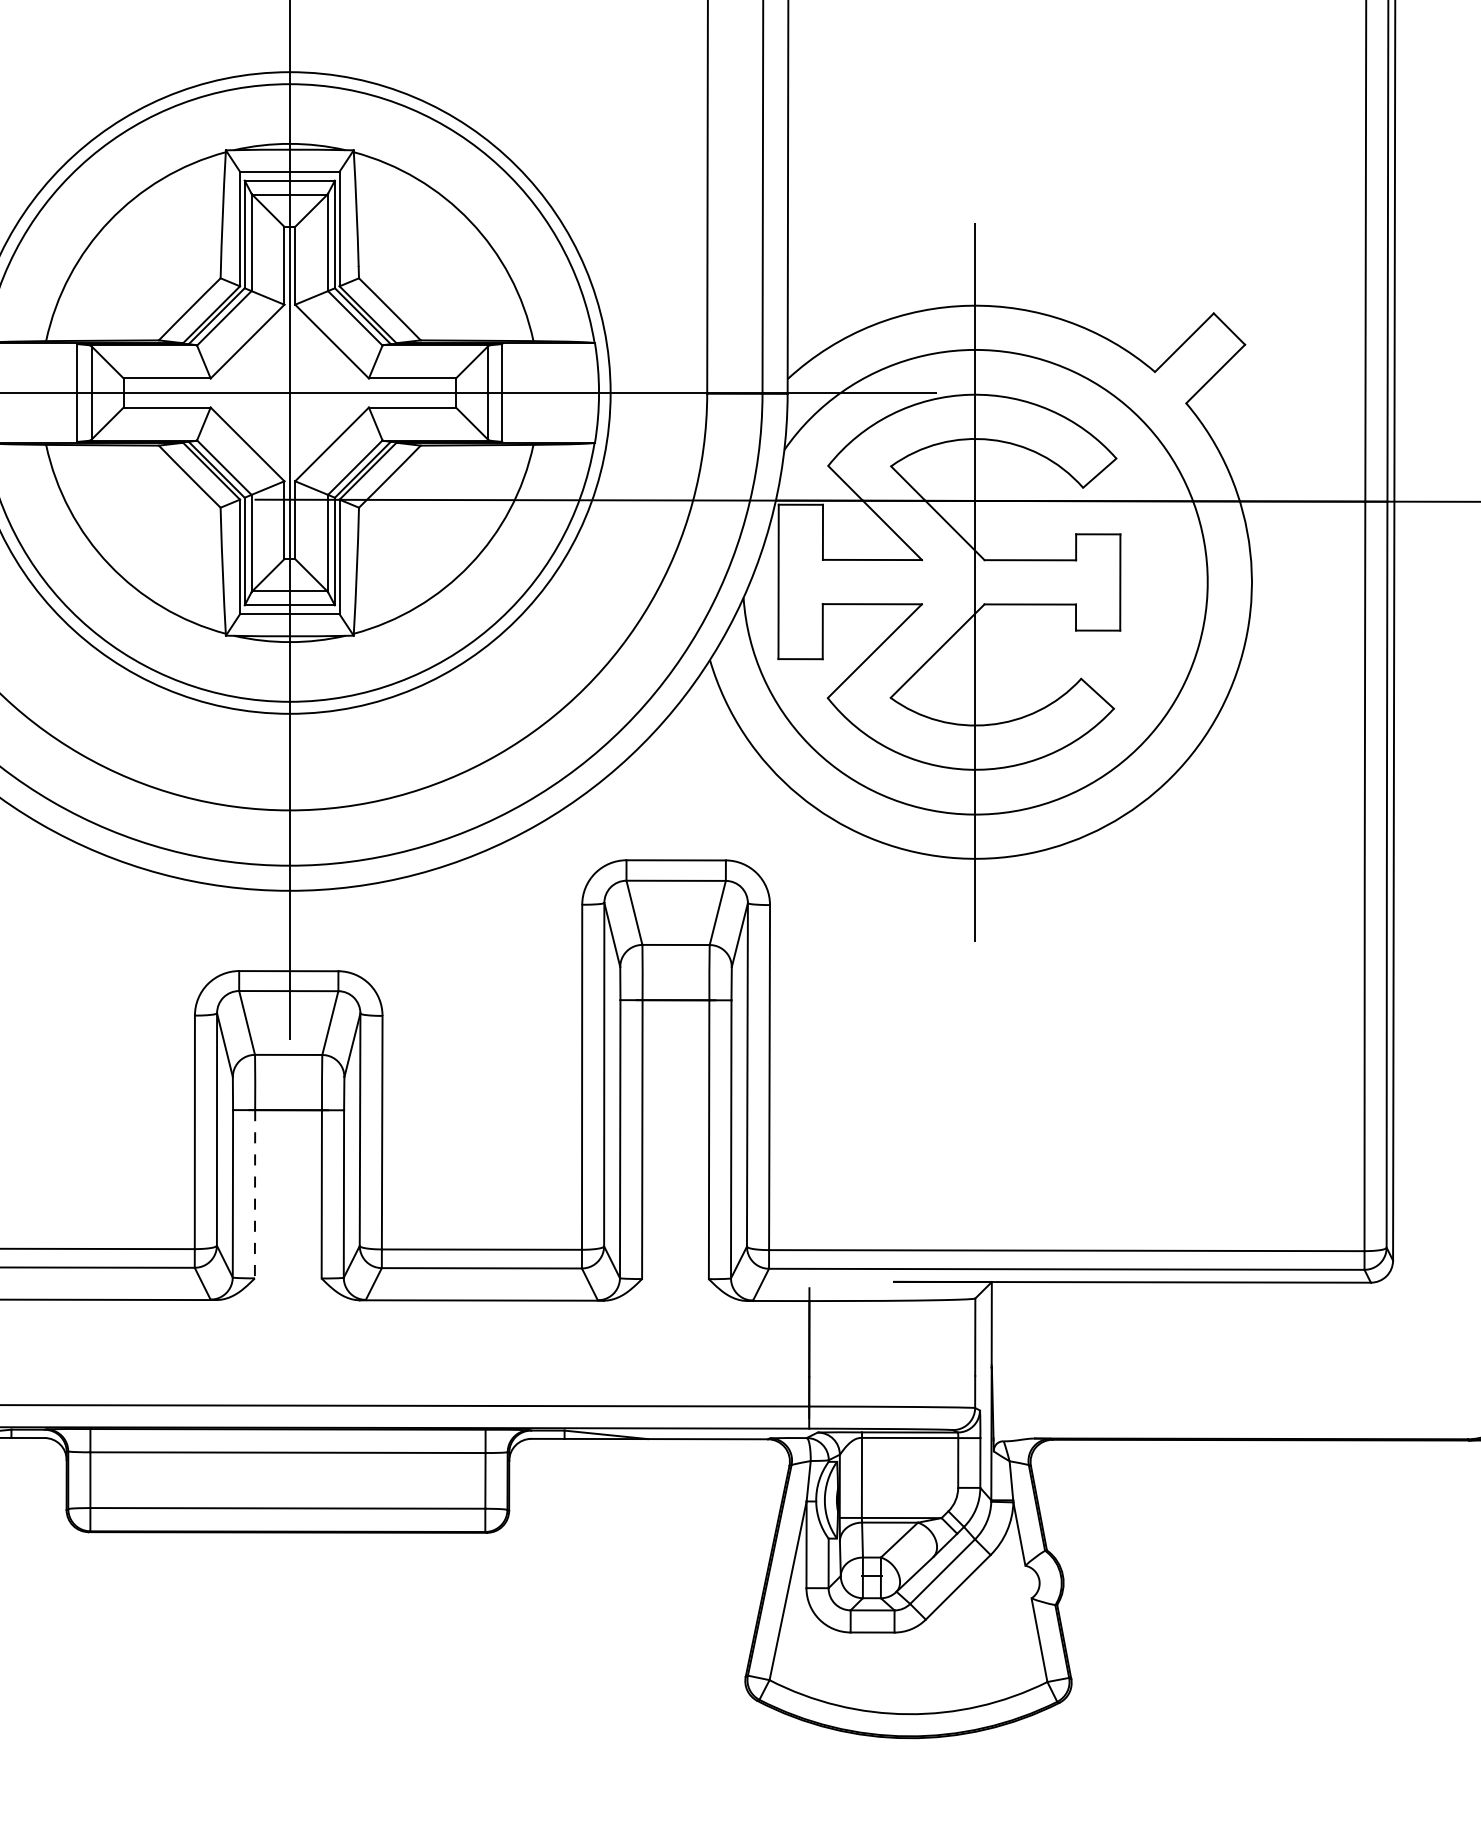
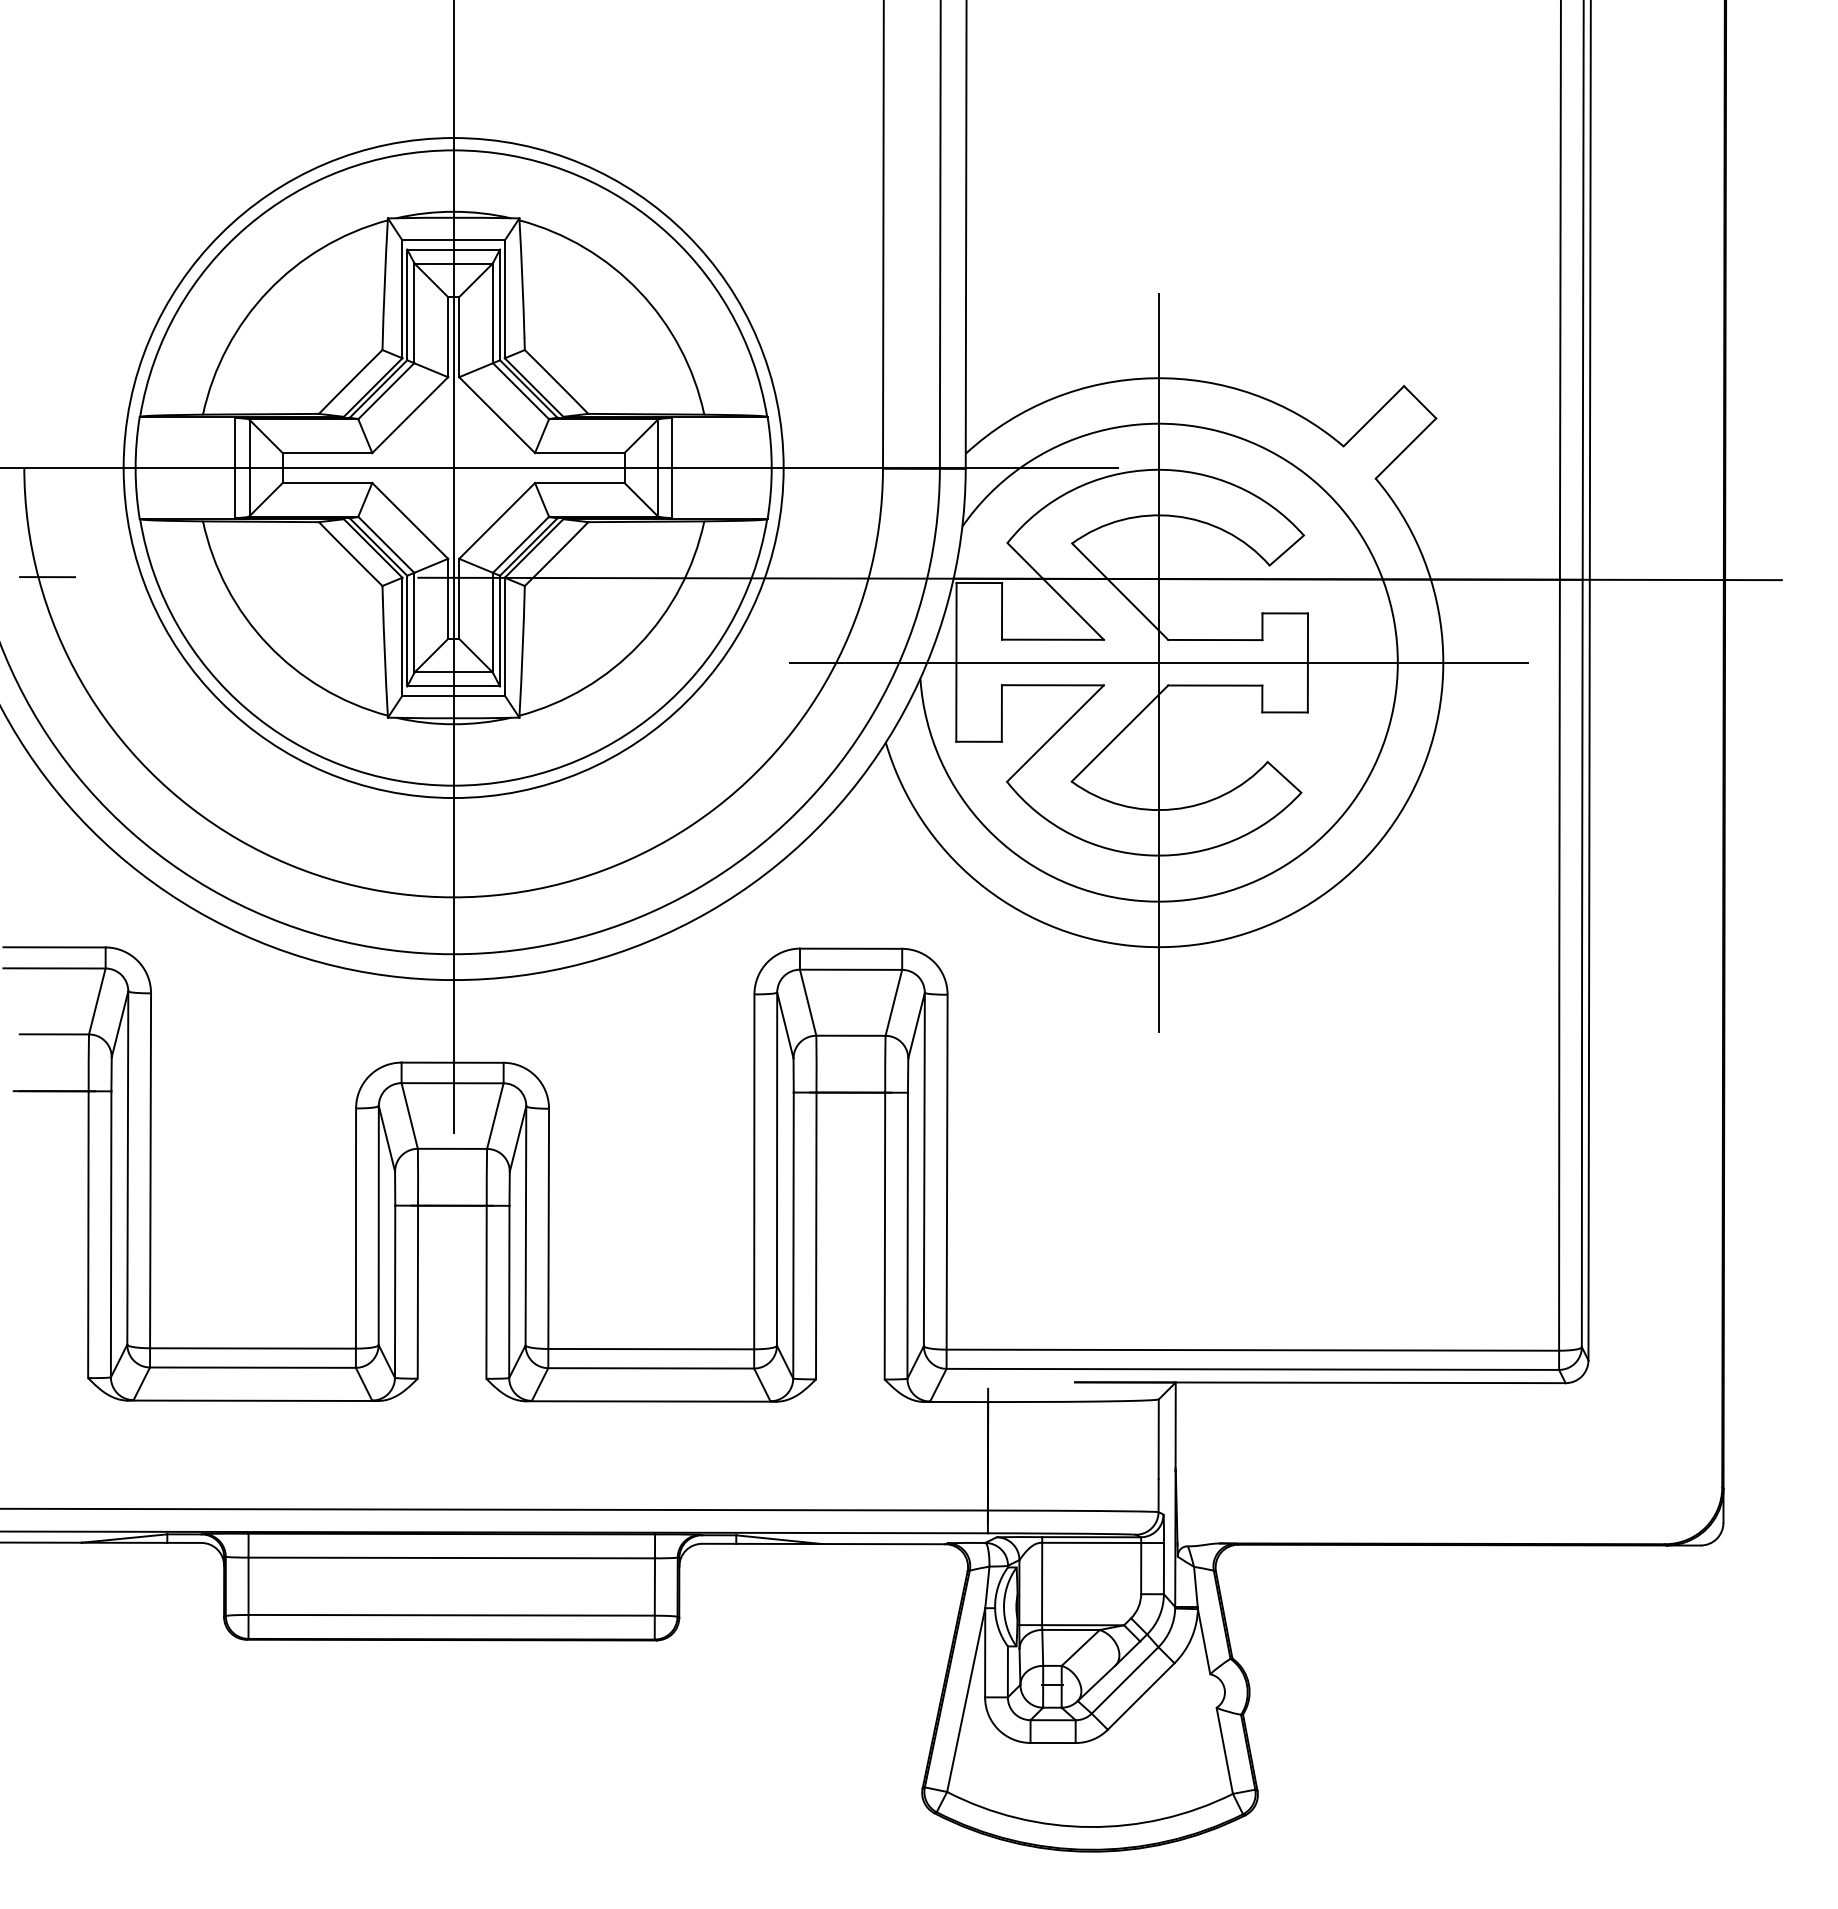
line: (975, 582) -> (1158, 662), added
line: (254, 1194) -> (417, 1292), dashed -> solid

